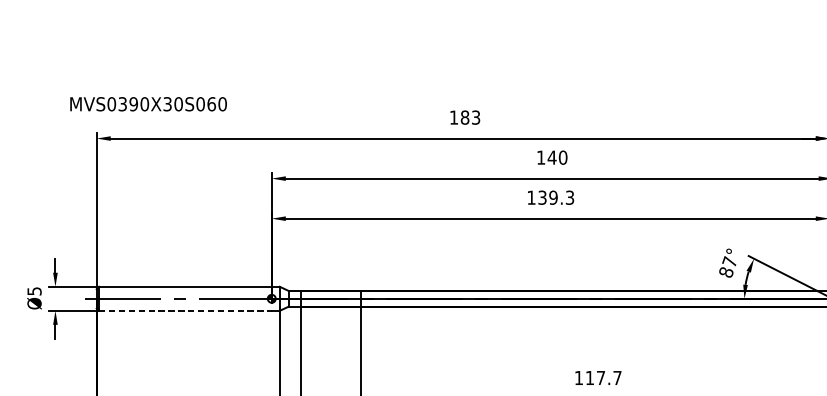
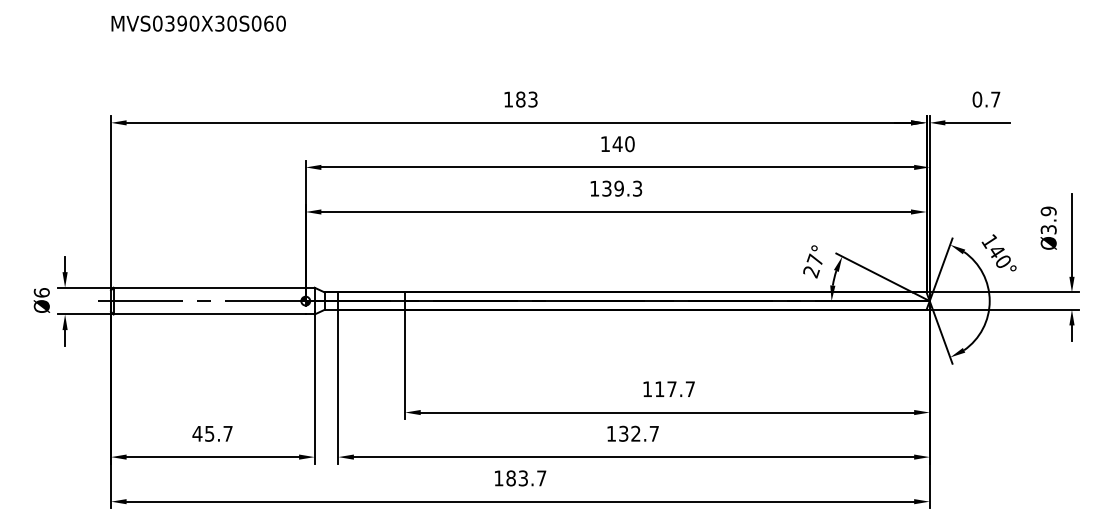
text: (148, 104) -> (198, 23), moved
text: (726, 273) -> (811, 272), 87° -> 27°
text: (34, 291) -> (41, 292), Ø5 -> Ø6
line: (186, 310) -> (210, 314), dashed -> solid

